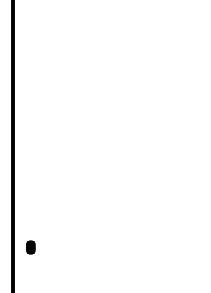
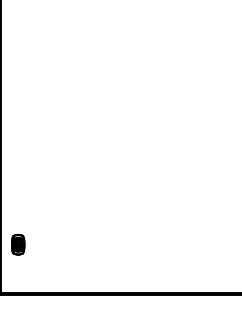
part: (31, 247) -> (18, 244), size x1.67

